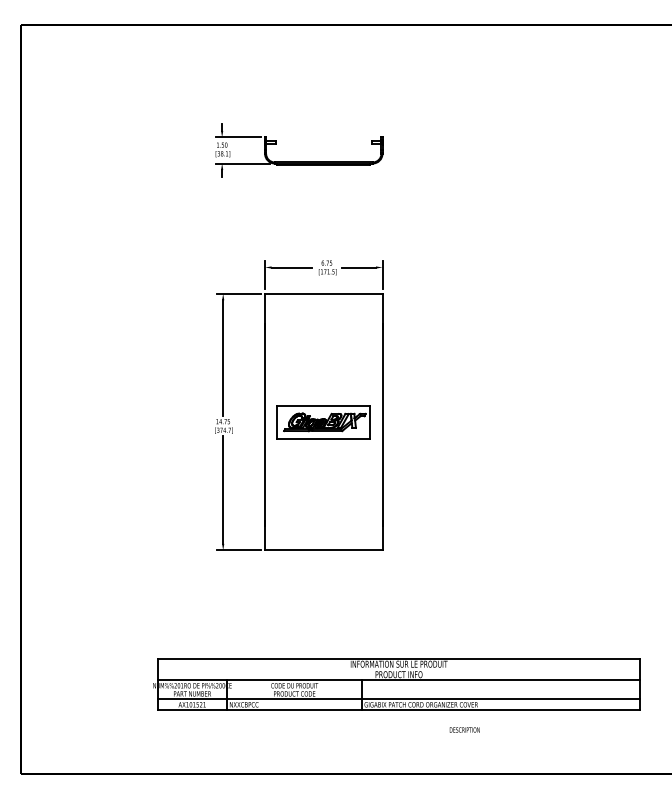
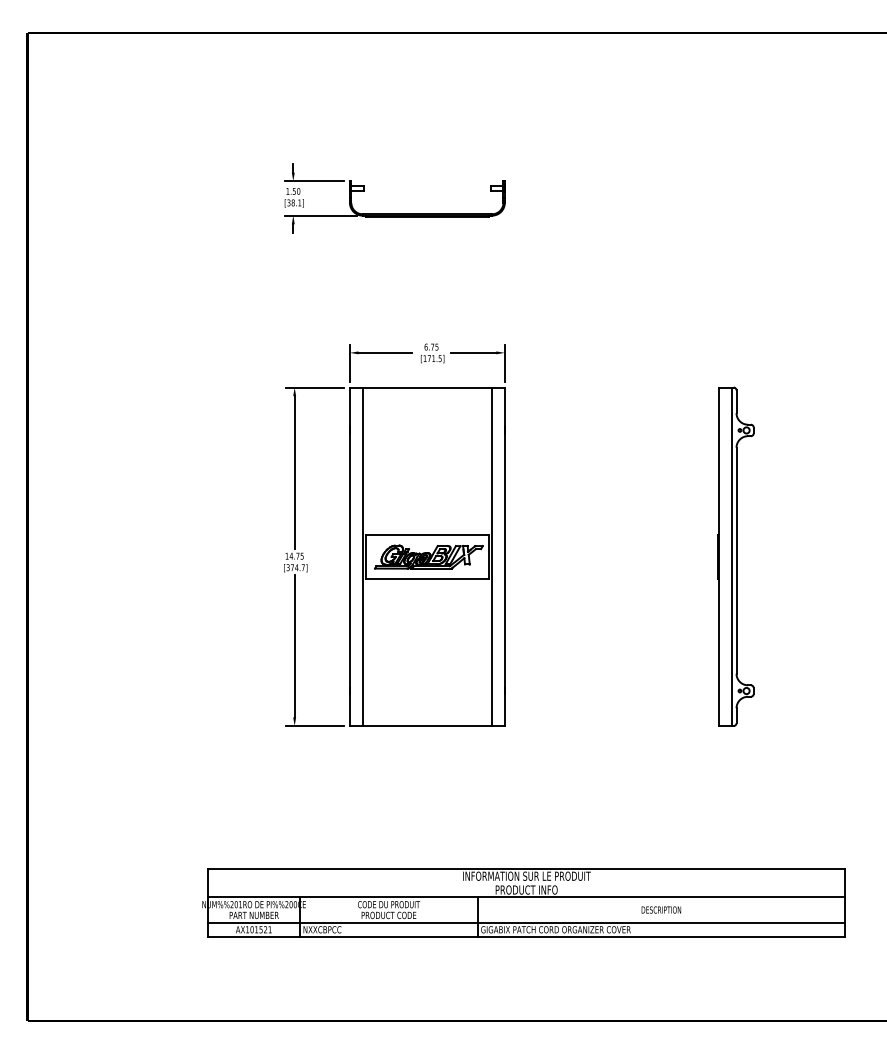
line: (274, 421) -> (362, 556), added
line: (372, 421) -> (491, 556), added
part: (557, 421) -> (735, 556), added
text: (464, 729) -> (661, 909), moved

